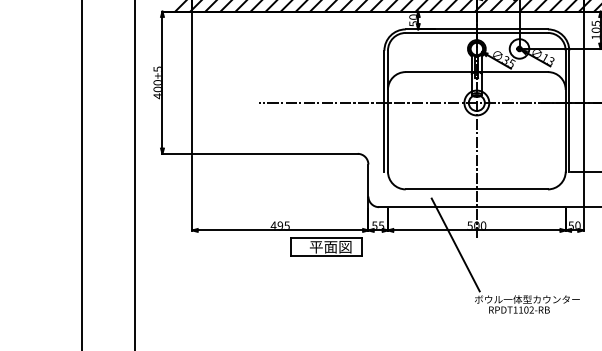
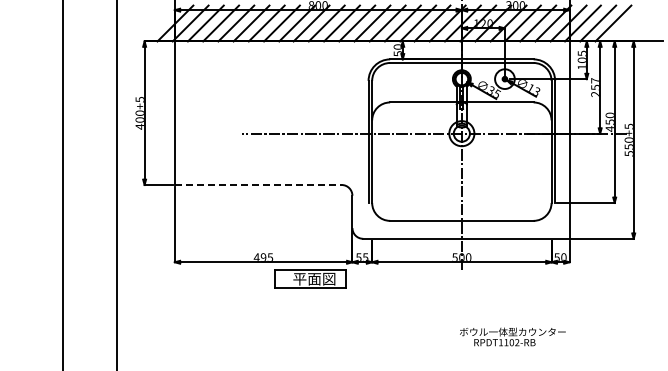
line: (275, 153) -> (258, 184), solid -> dashed
line: (455, 244) -> (440, 276), removed

